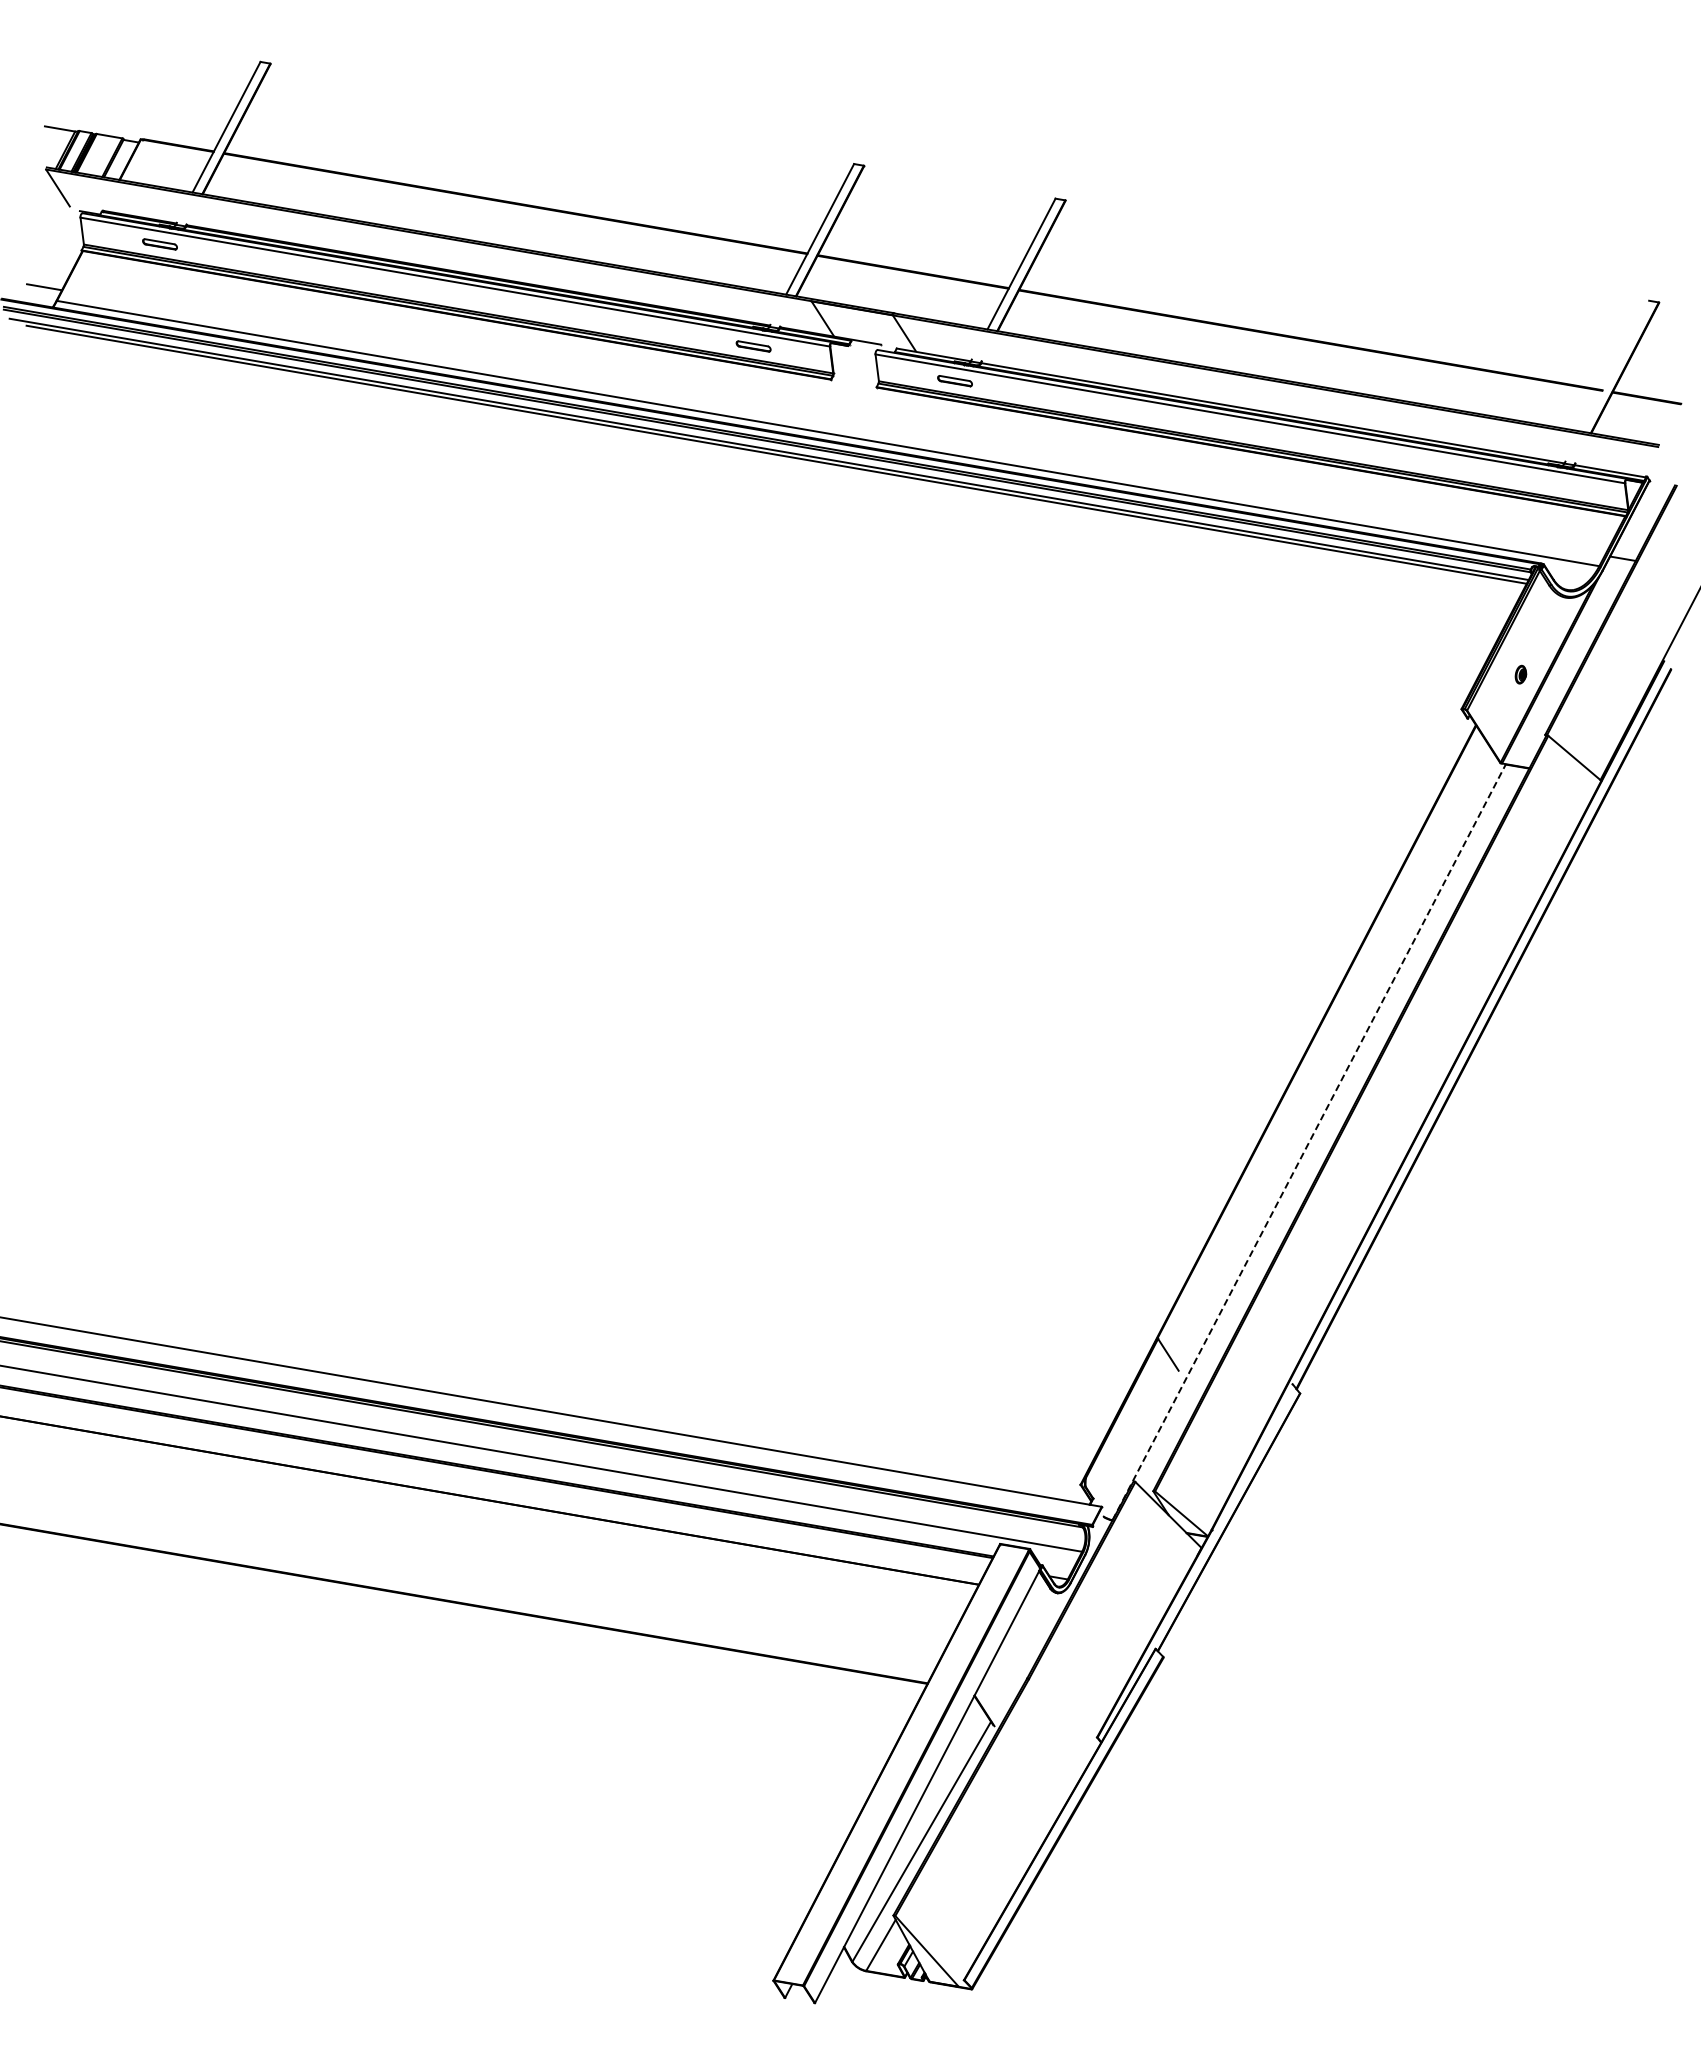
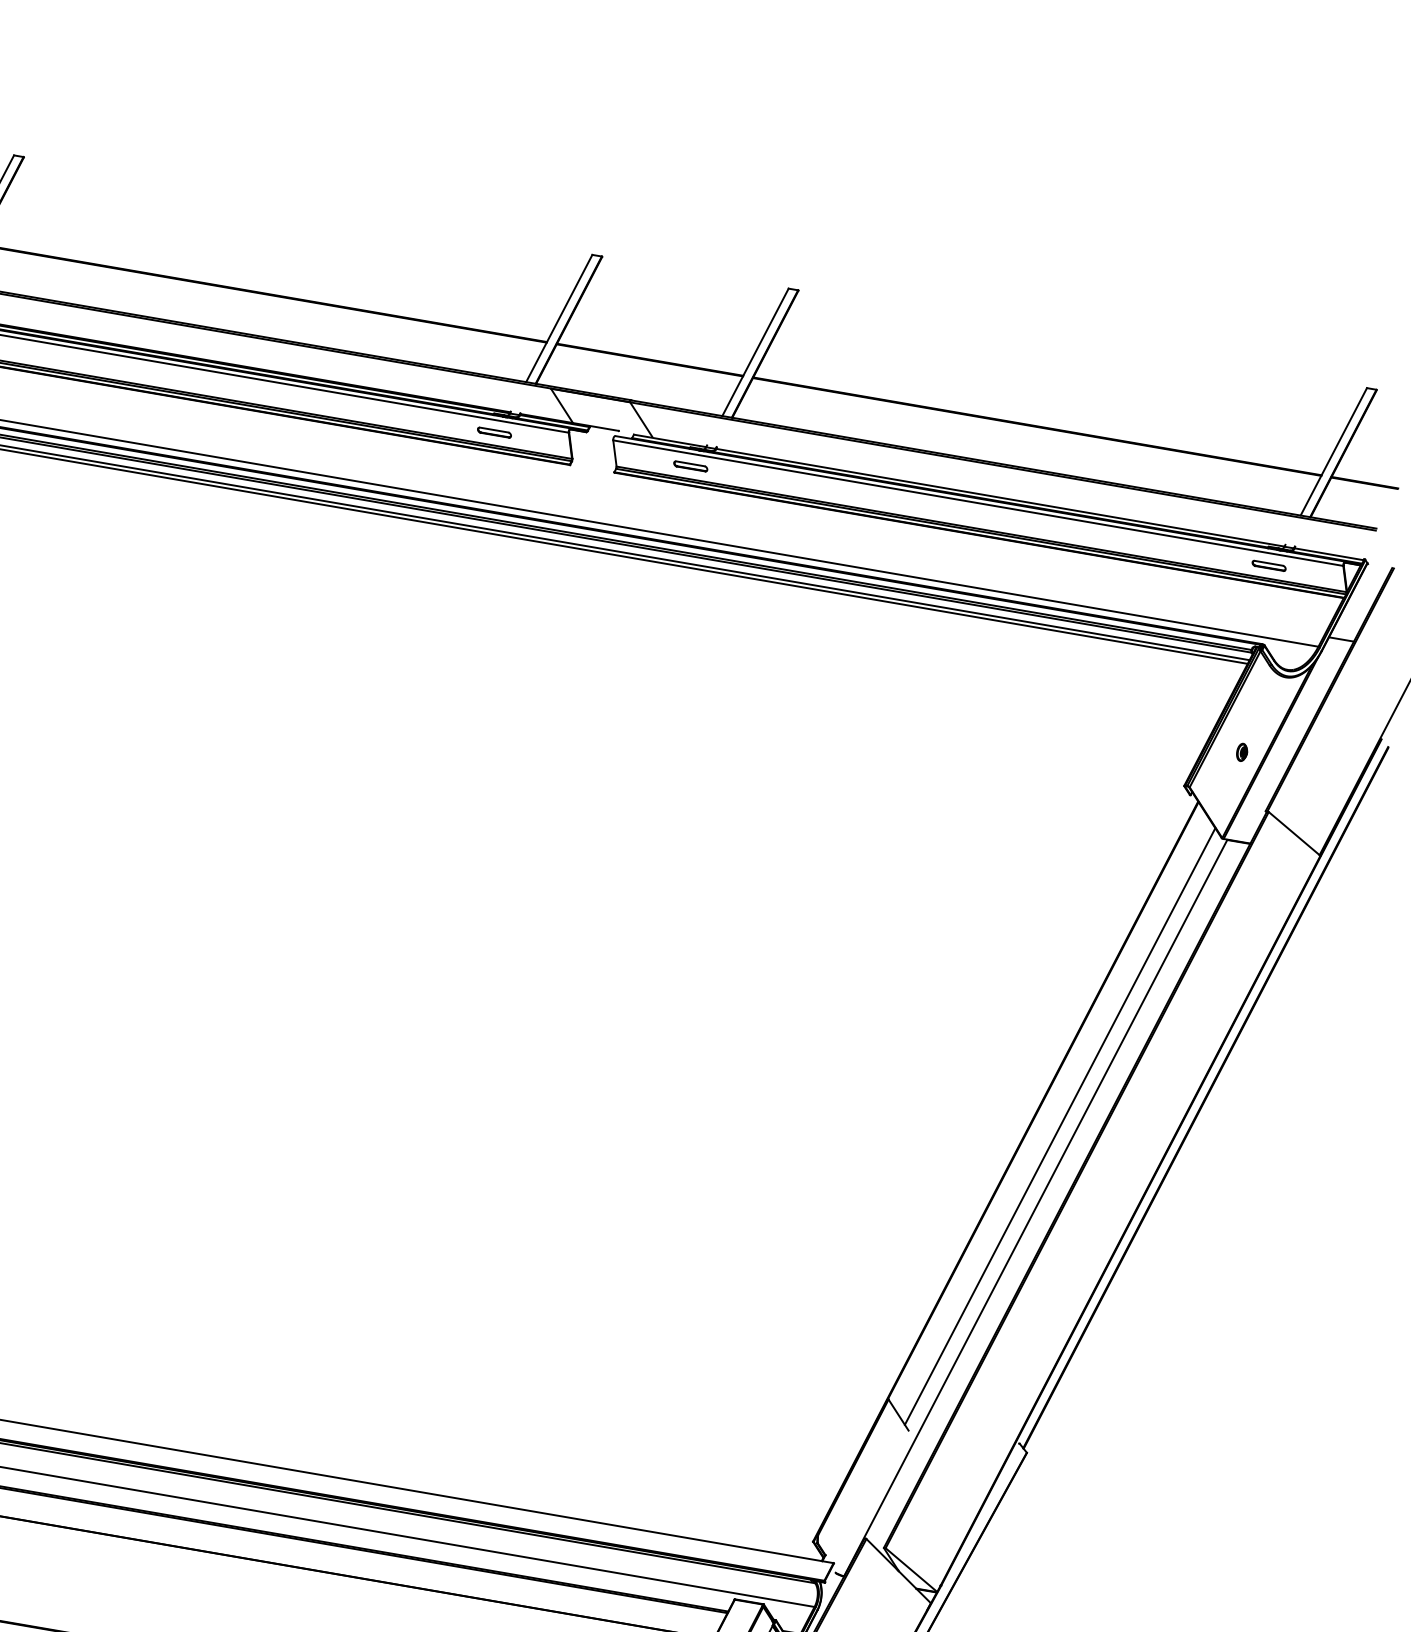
line: (1615, 365) -> (1334, 451), added
part: (1548, 483) -> (1268, 566), added
line: (1333, 1058) -> (1059, 1126), added
line: (1309, 1142) -> (1036, 1208), dashed -> solid

